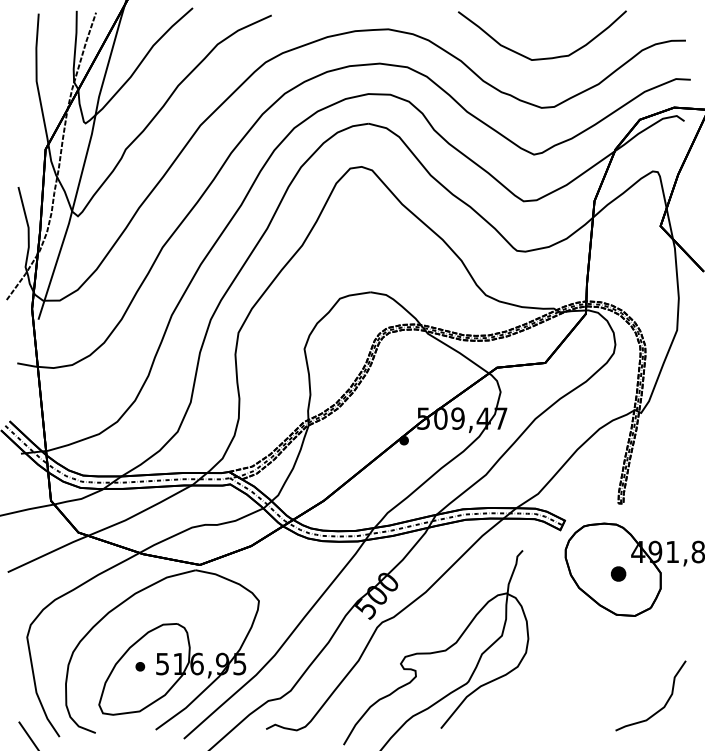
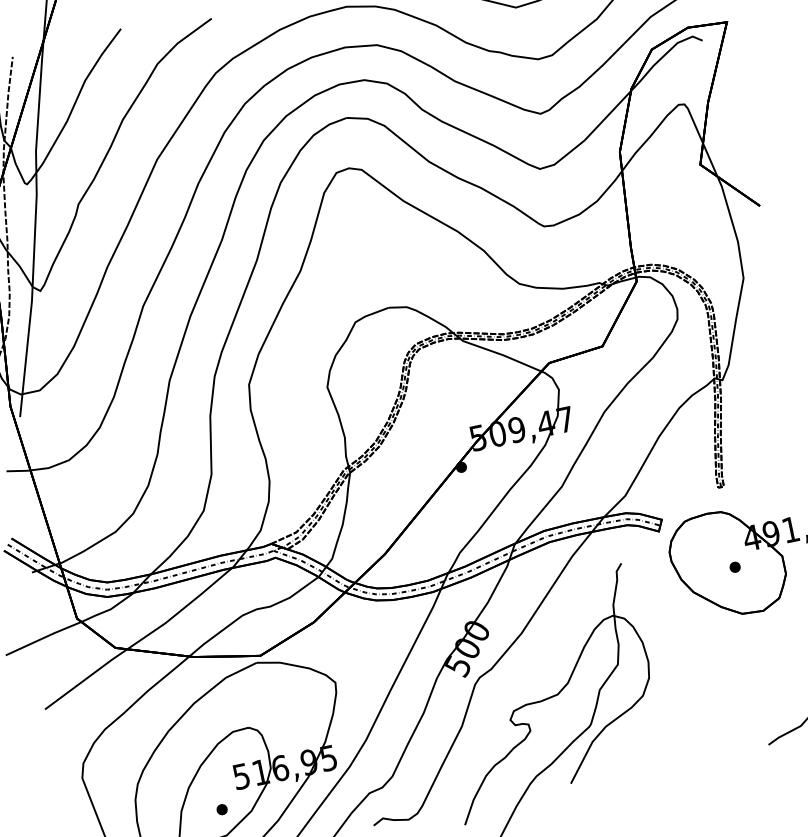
part: (618, 573) -> (734, 566), size x0.62
part: (140, 666) -> (222, 809), moved

